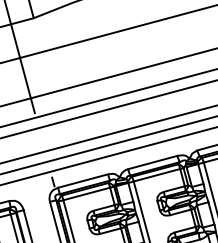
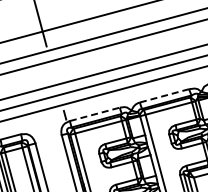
line: (152, 162) -> (164, 95), solid -> dashed
line: (83, 181) -> (95, 114), solid -> dashed

